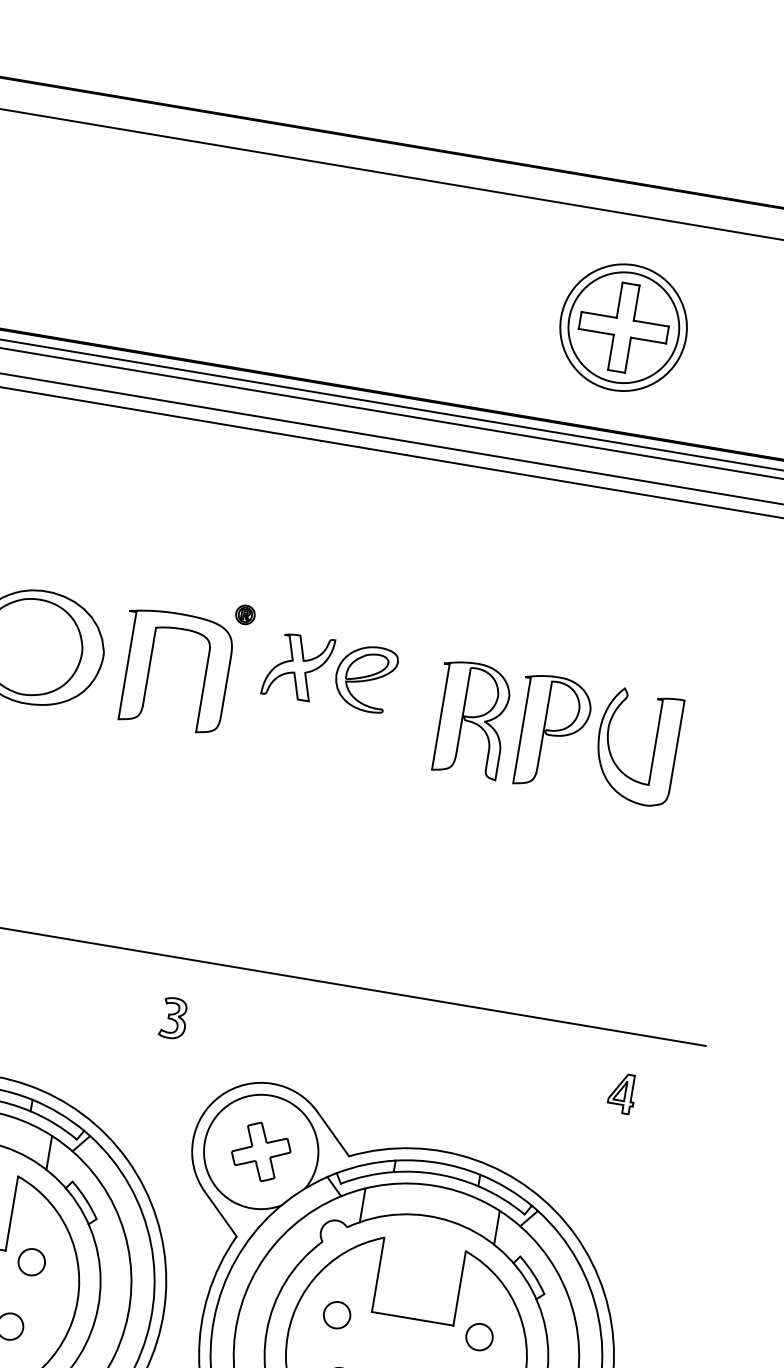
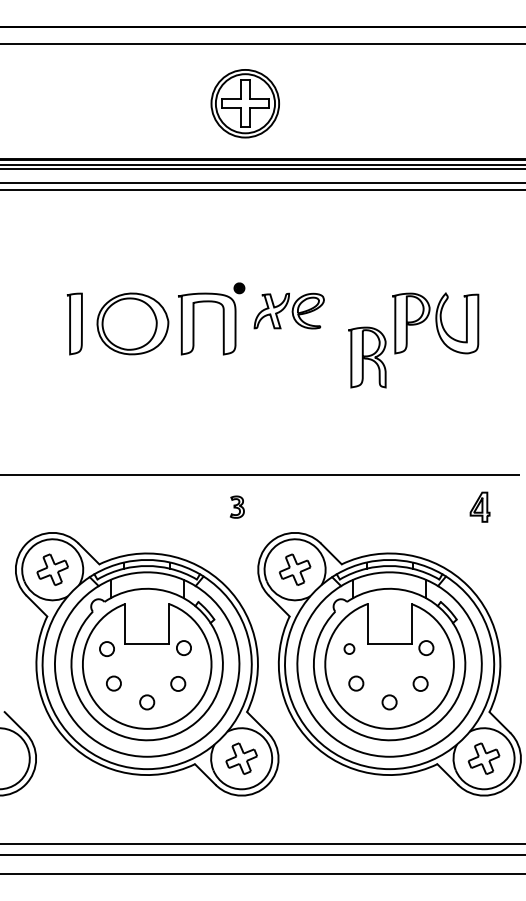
part: (622, 326) -> (244, 103), moved
part: (471, 719) -> (367, 357), moved
part: (621, 1092) -> (479, 506), size x1.4
circle: (337, 1314) -> (349, 648), size x0.7

